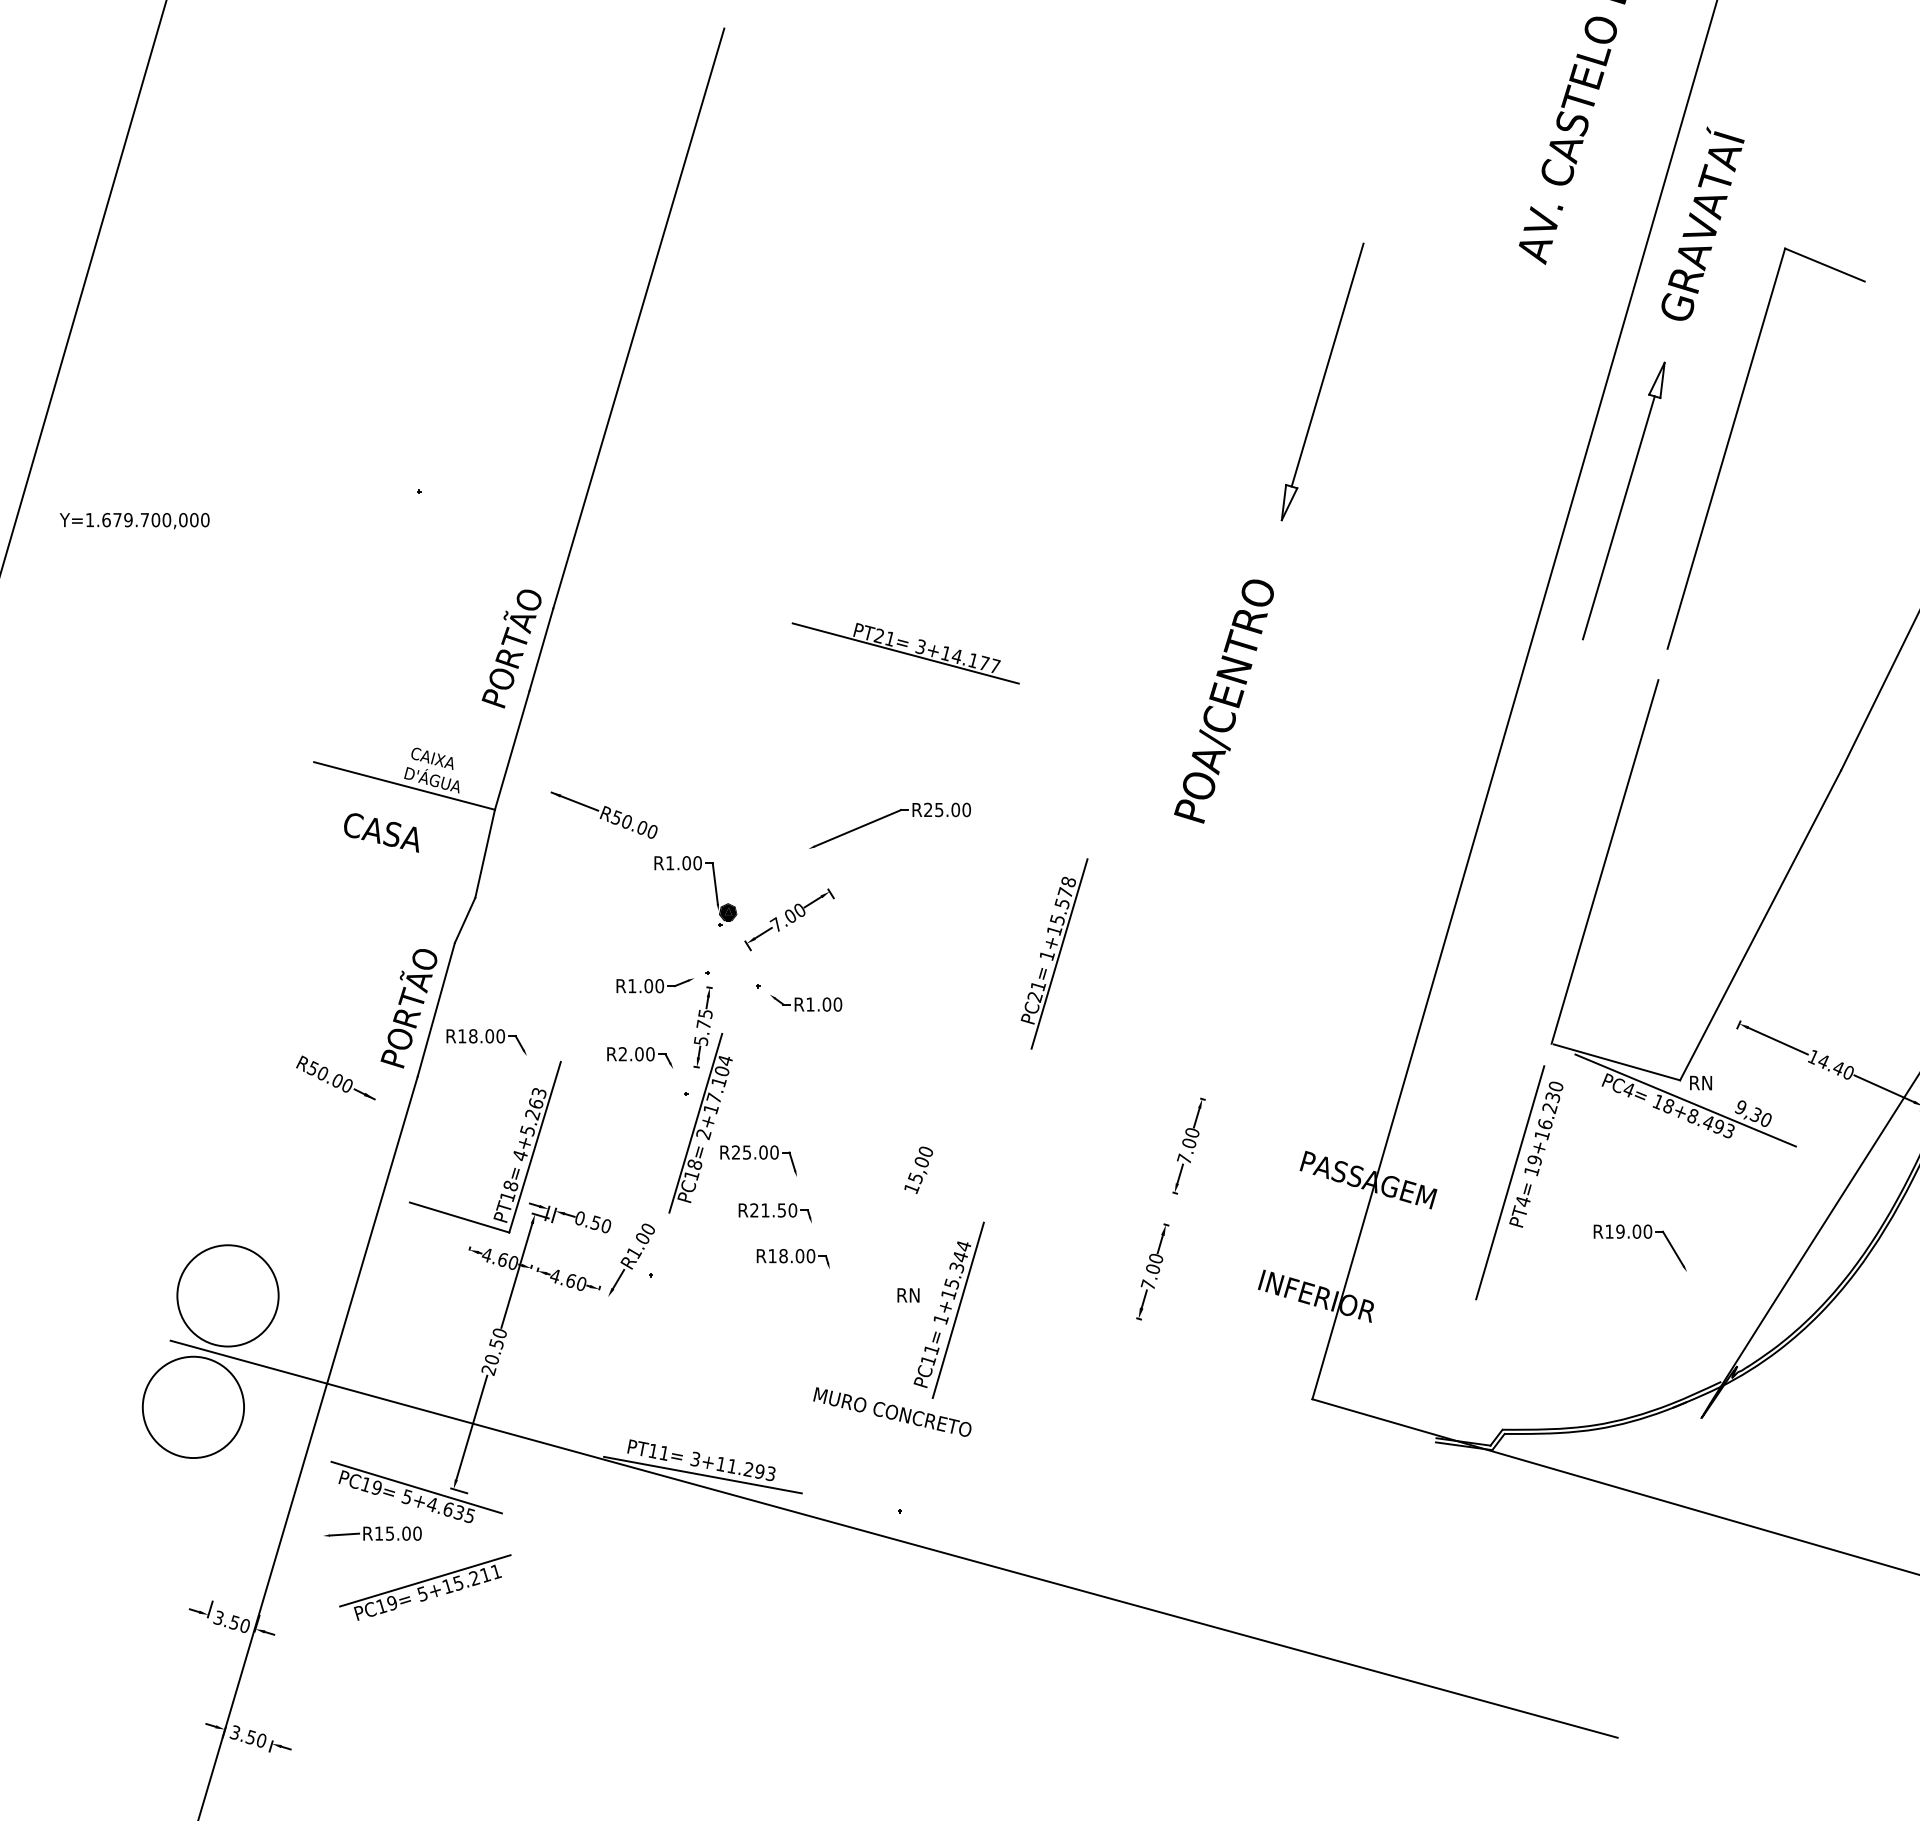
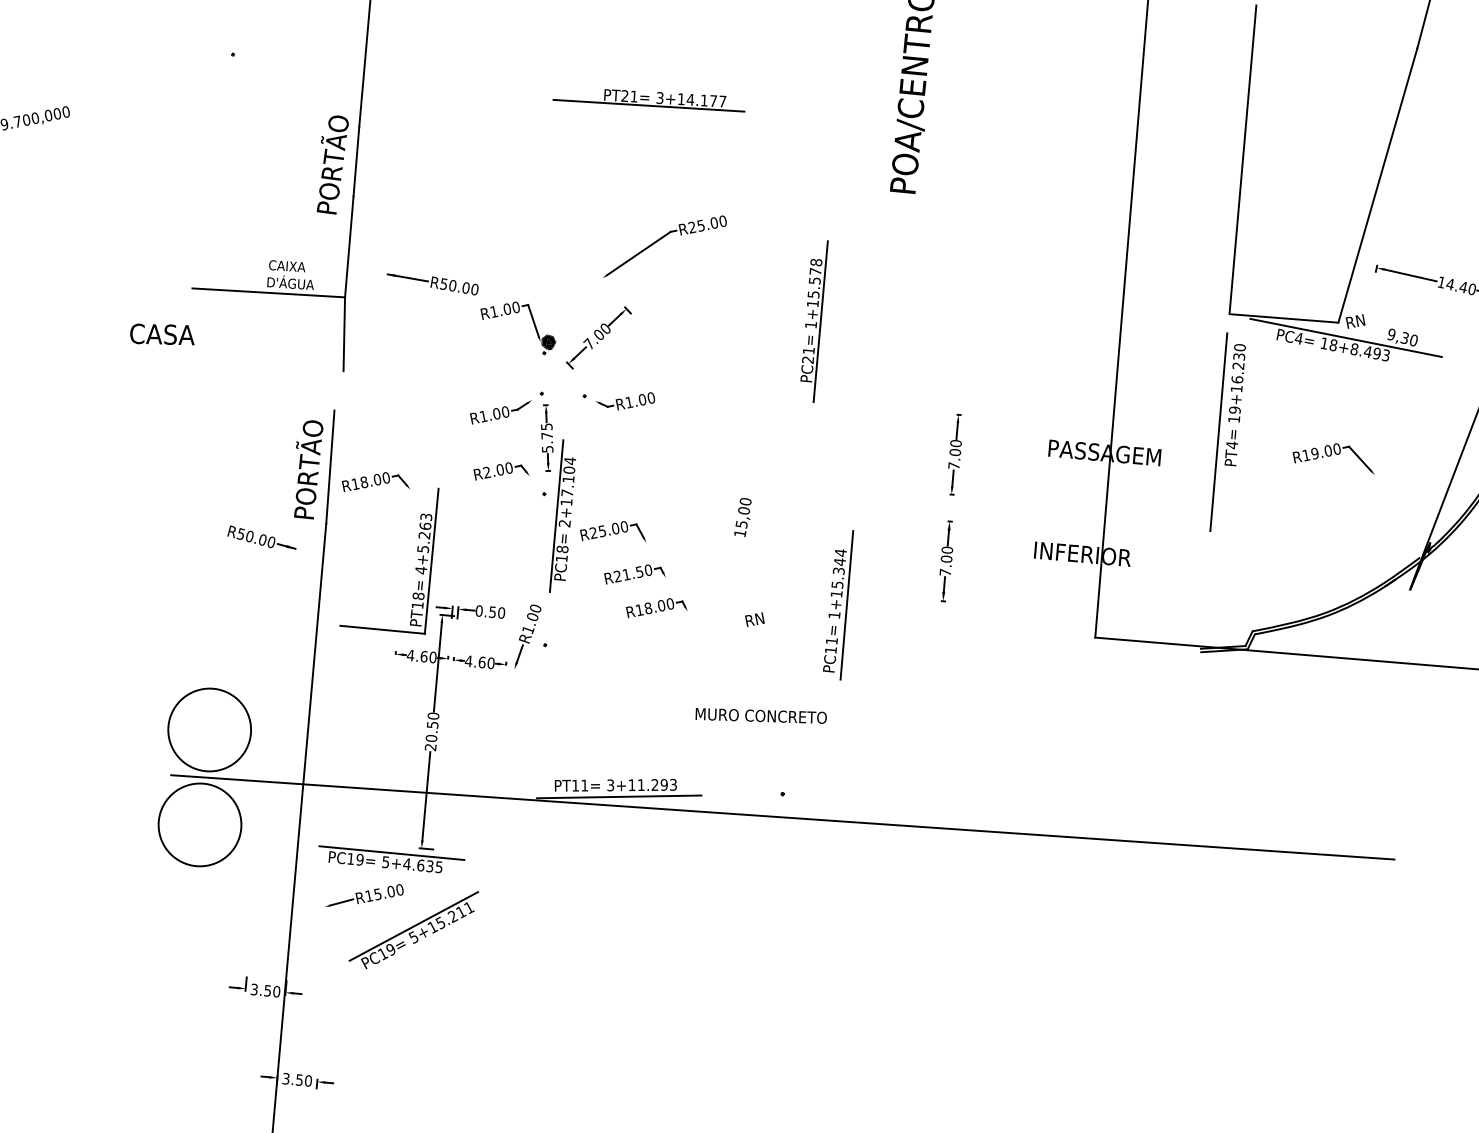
text: (381, 832) -> (161, 335), moved
line: (464, 919) -> (338, 390), removed
part: (948, 1309) -> (838, 606), moved

